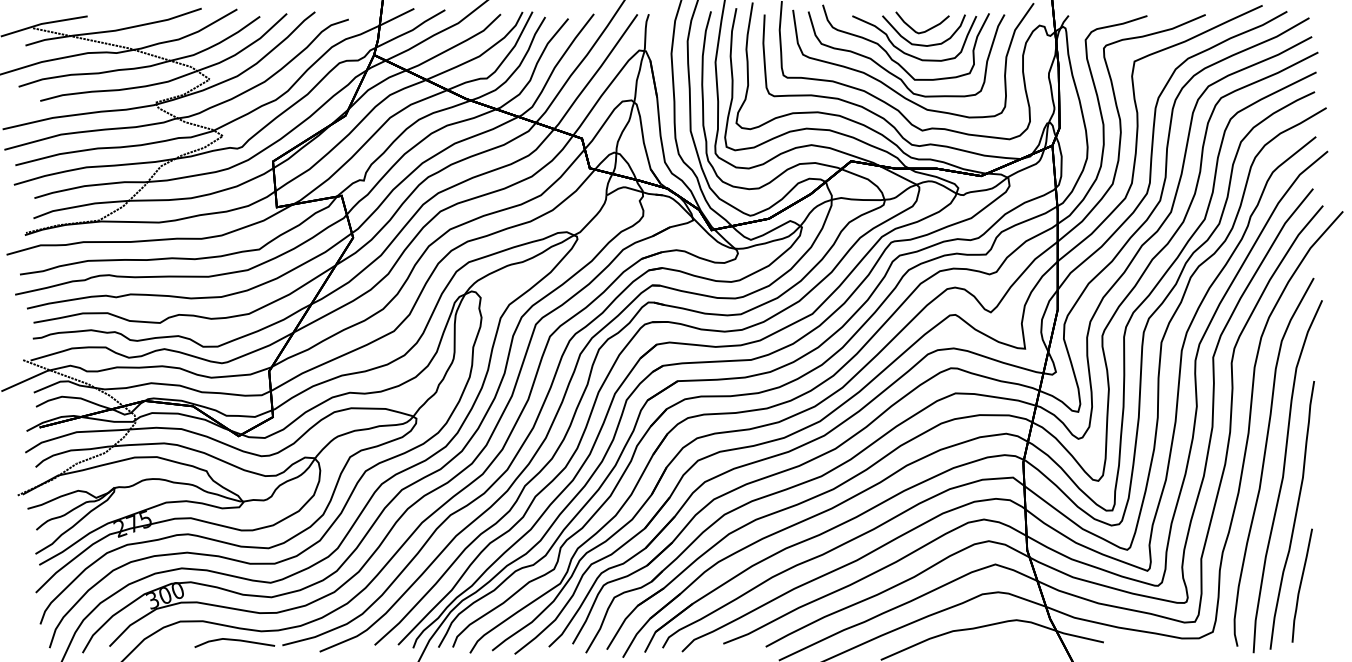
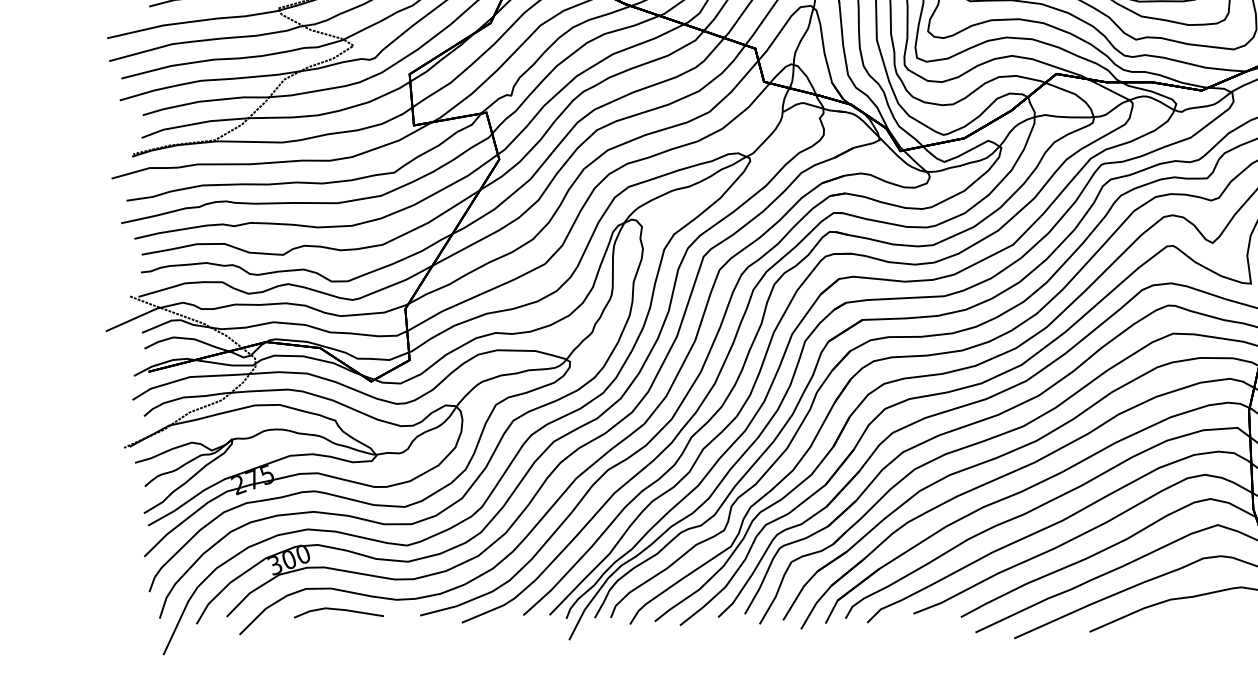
line: (234, 640) -> (338, 610), moved

